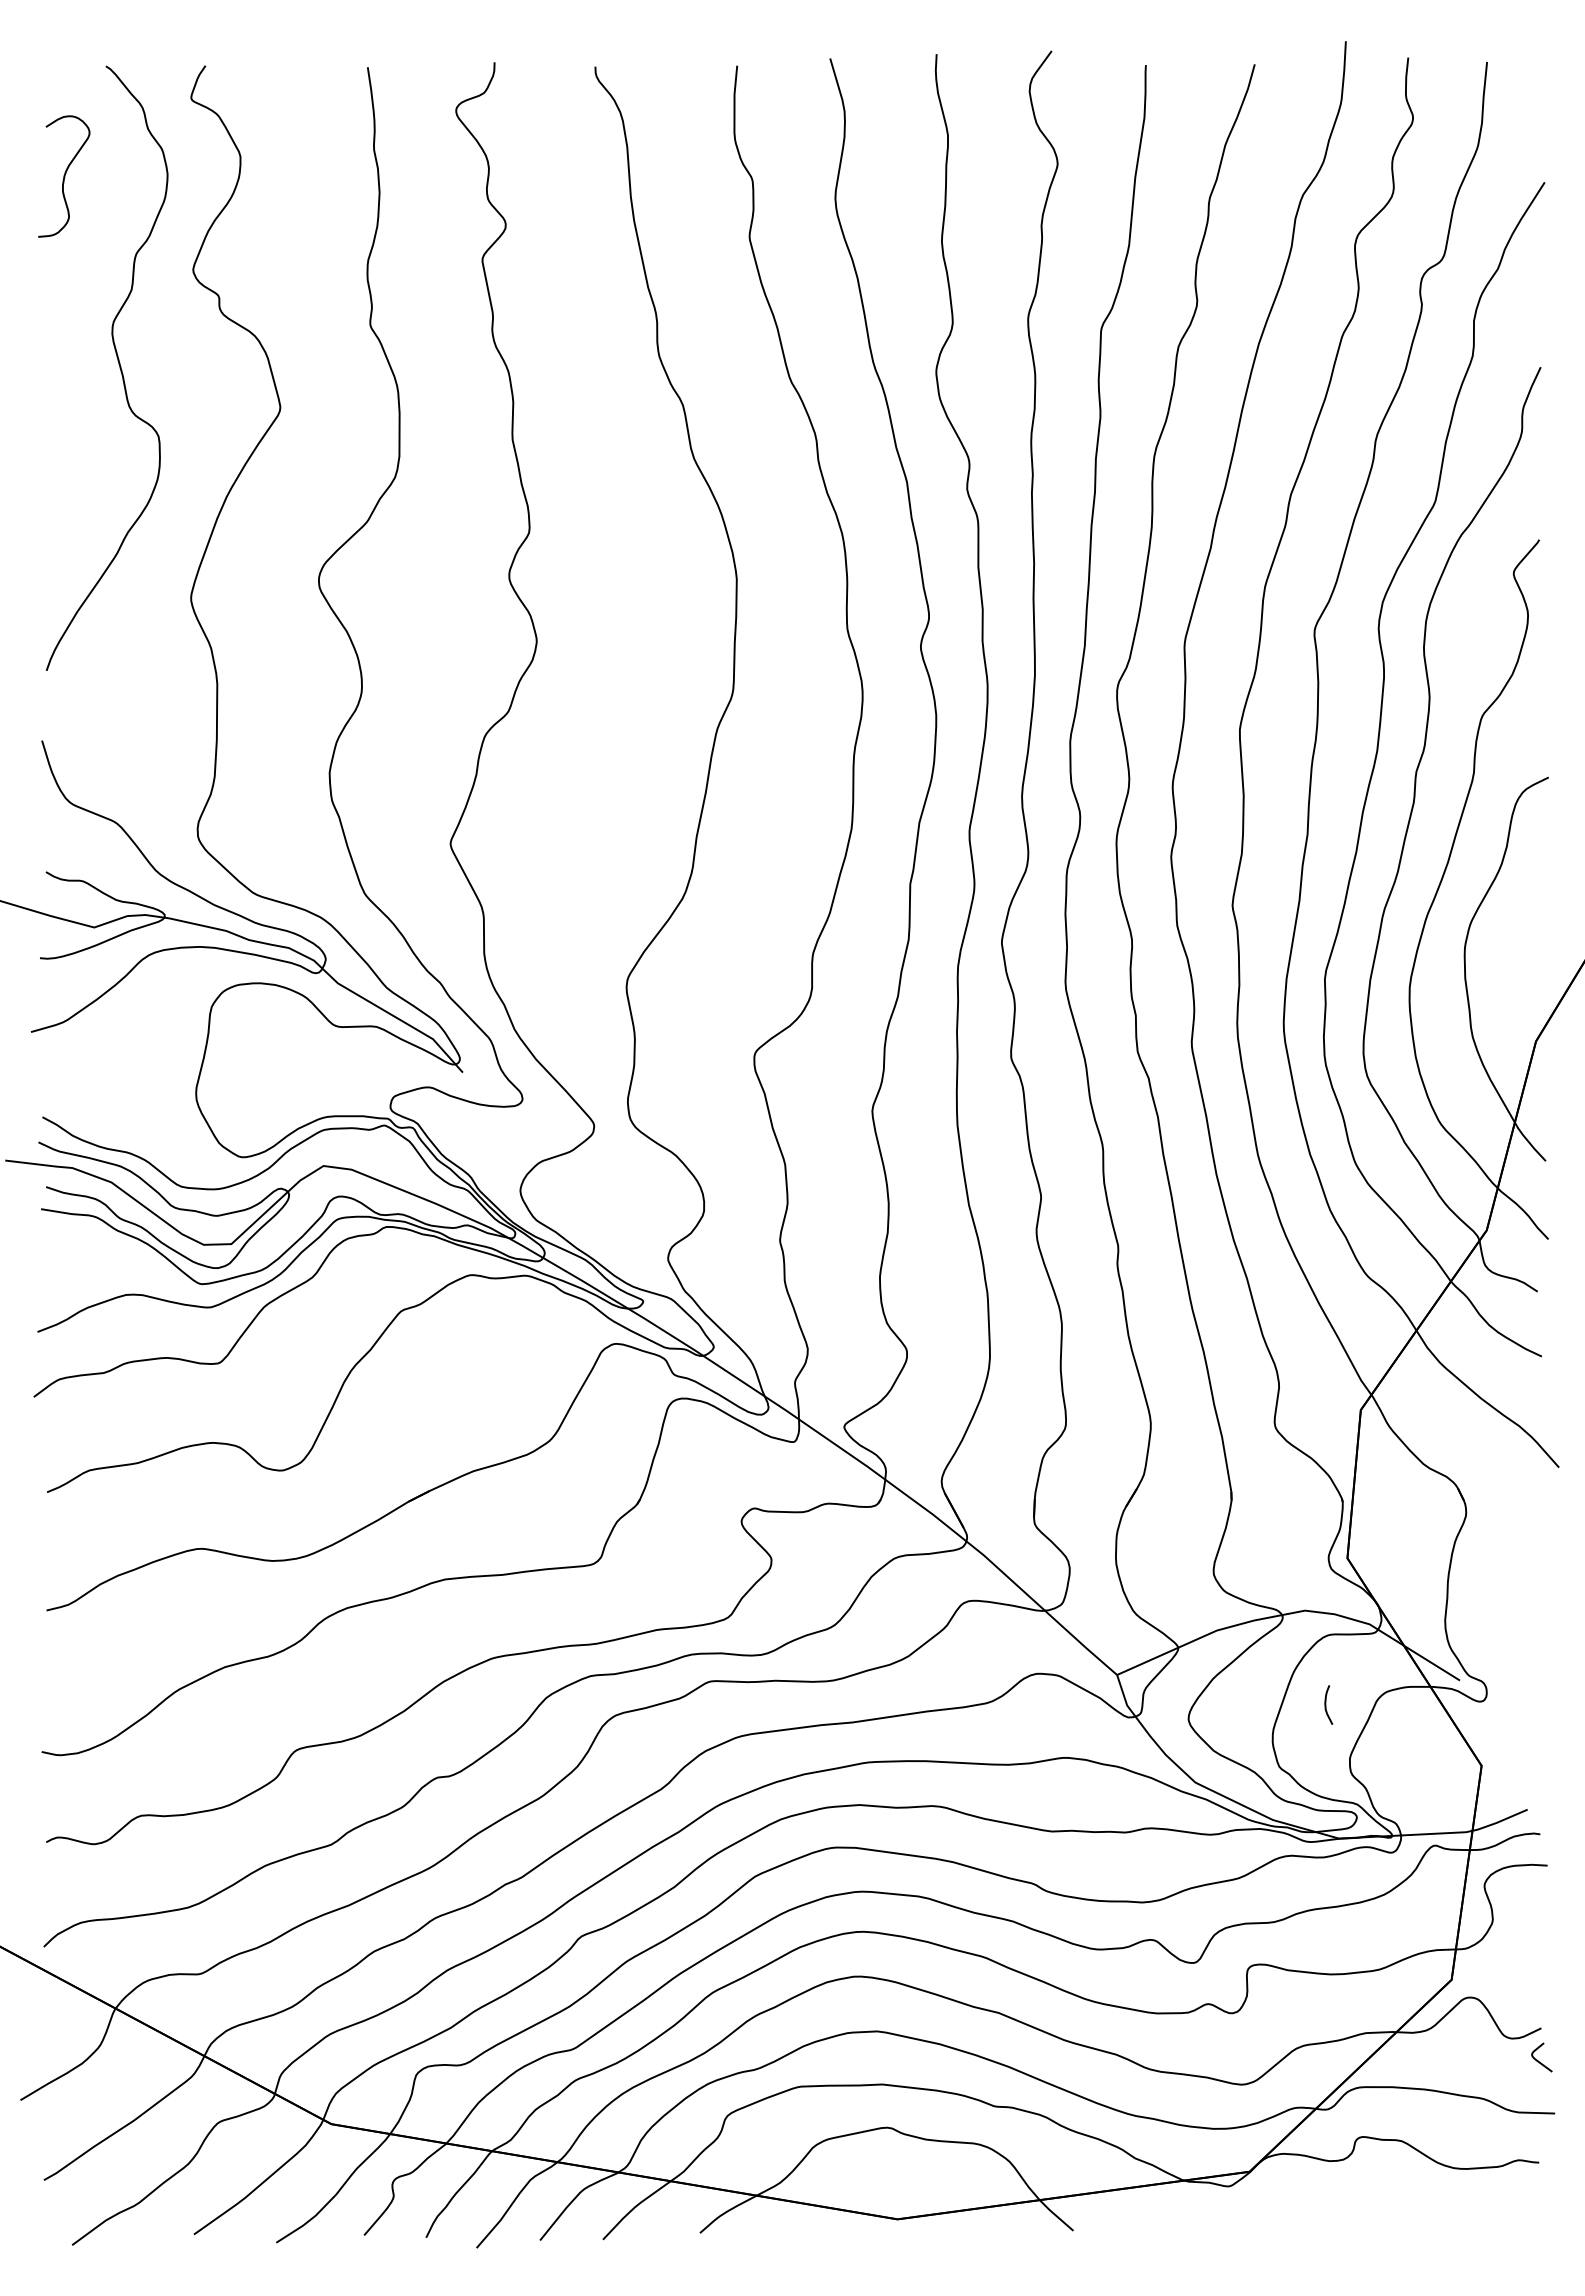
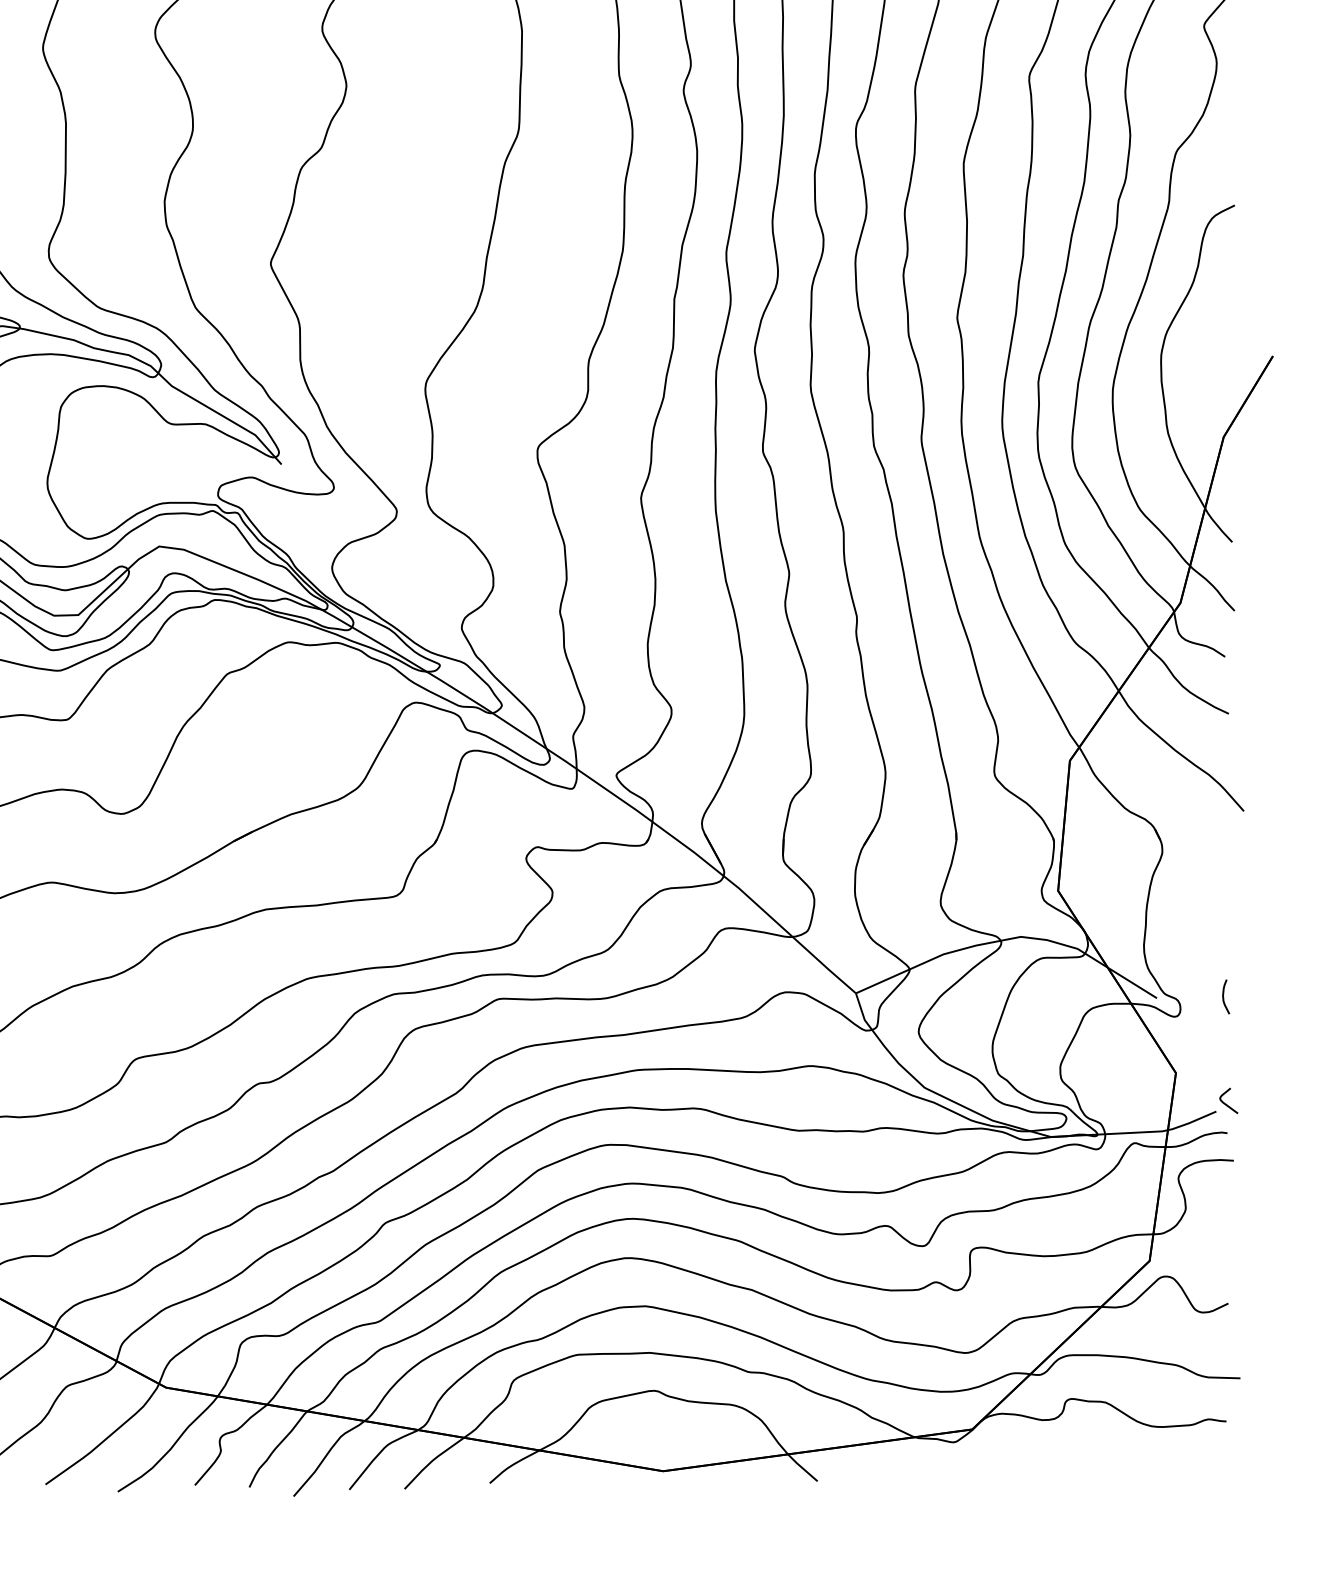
curve: (1326, 1704) -> (1224, 996), moved
curve: (1538, 2060) -> (1225, 1103), moved

